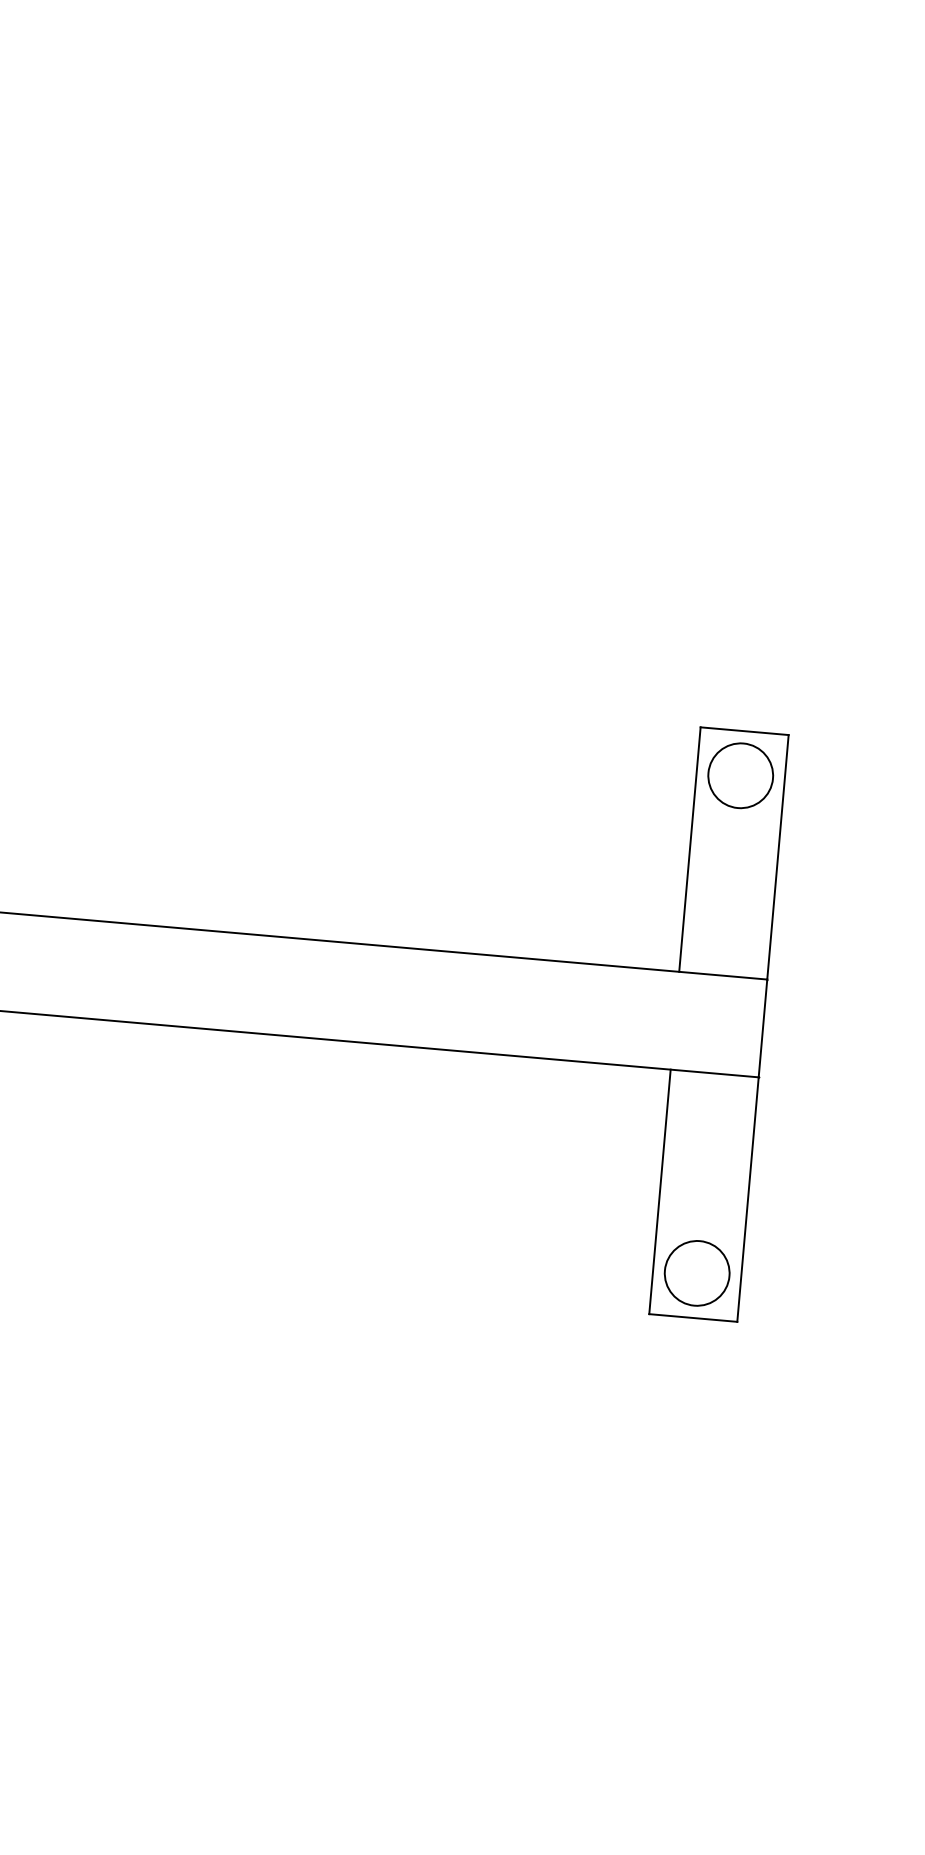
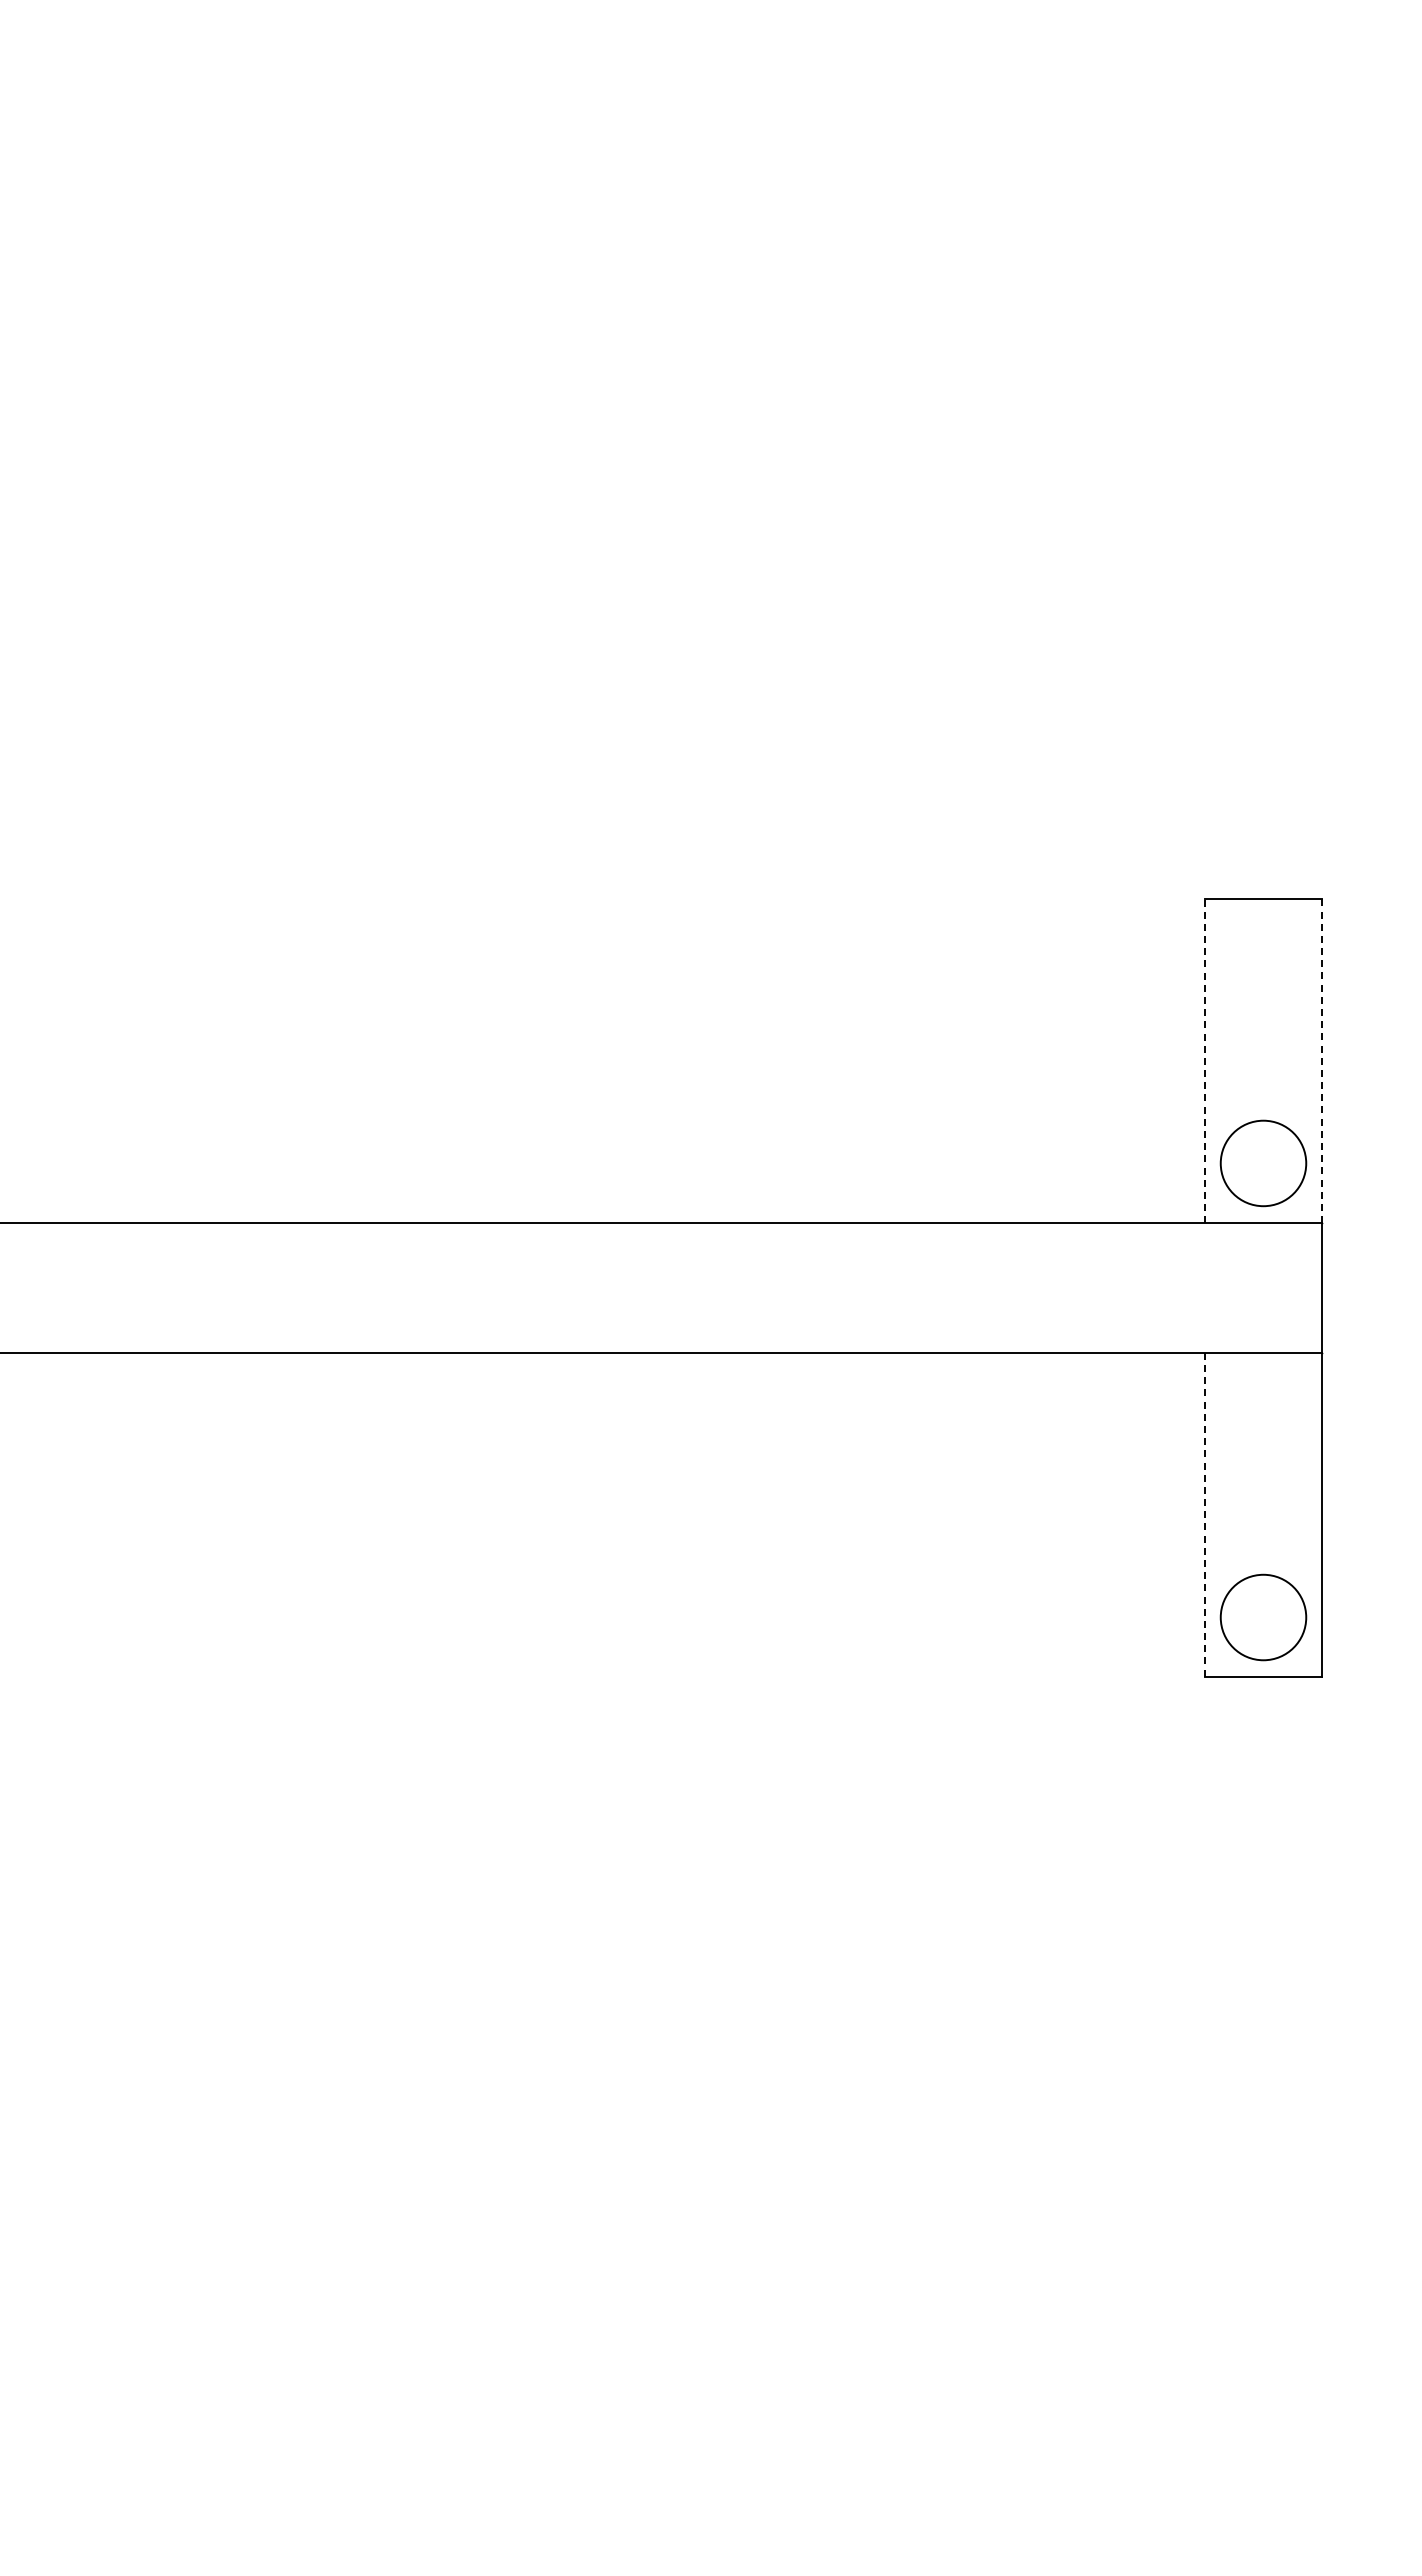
circle: (740, 775) -> (1263, 1163), moved
line: (690, 849) -> (1205, 1061), solid -> dashed
line: (777, 857) -> (1321, 1061), solid -> dashed
line: (660, 1191) -> (1205, 1514), solid -> dashed

